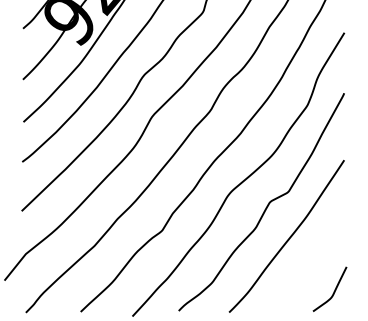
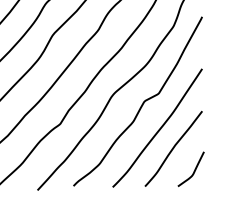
curve: (307, 262) -> (173, 148), added

